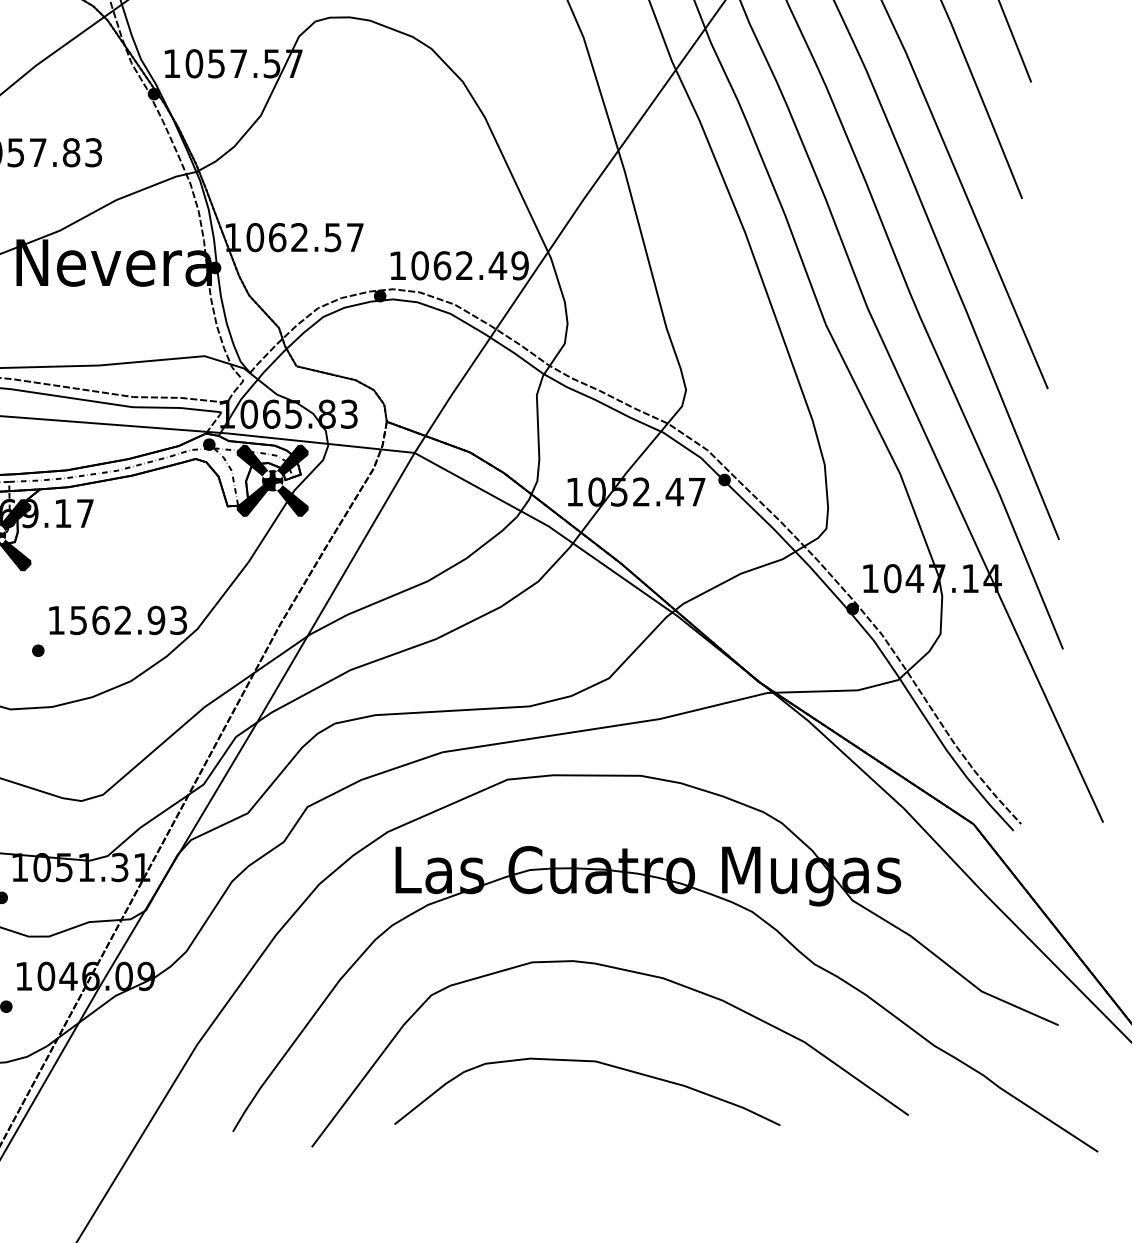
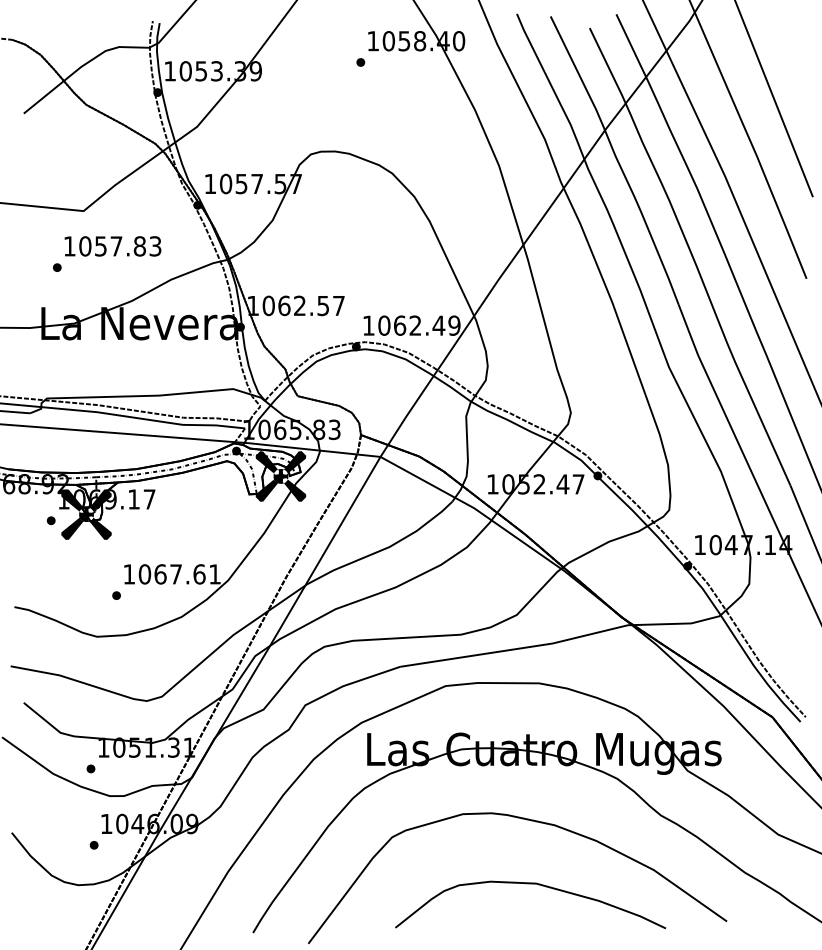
text: (127, 620) -> (179, 574), 1562.93 -> 1067.61
curve: (587, 1062) -> (530, 884), moved

